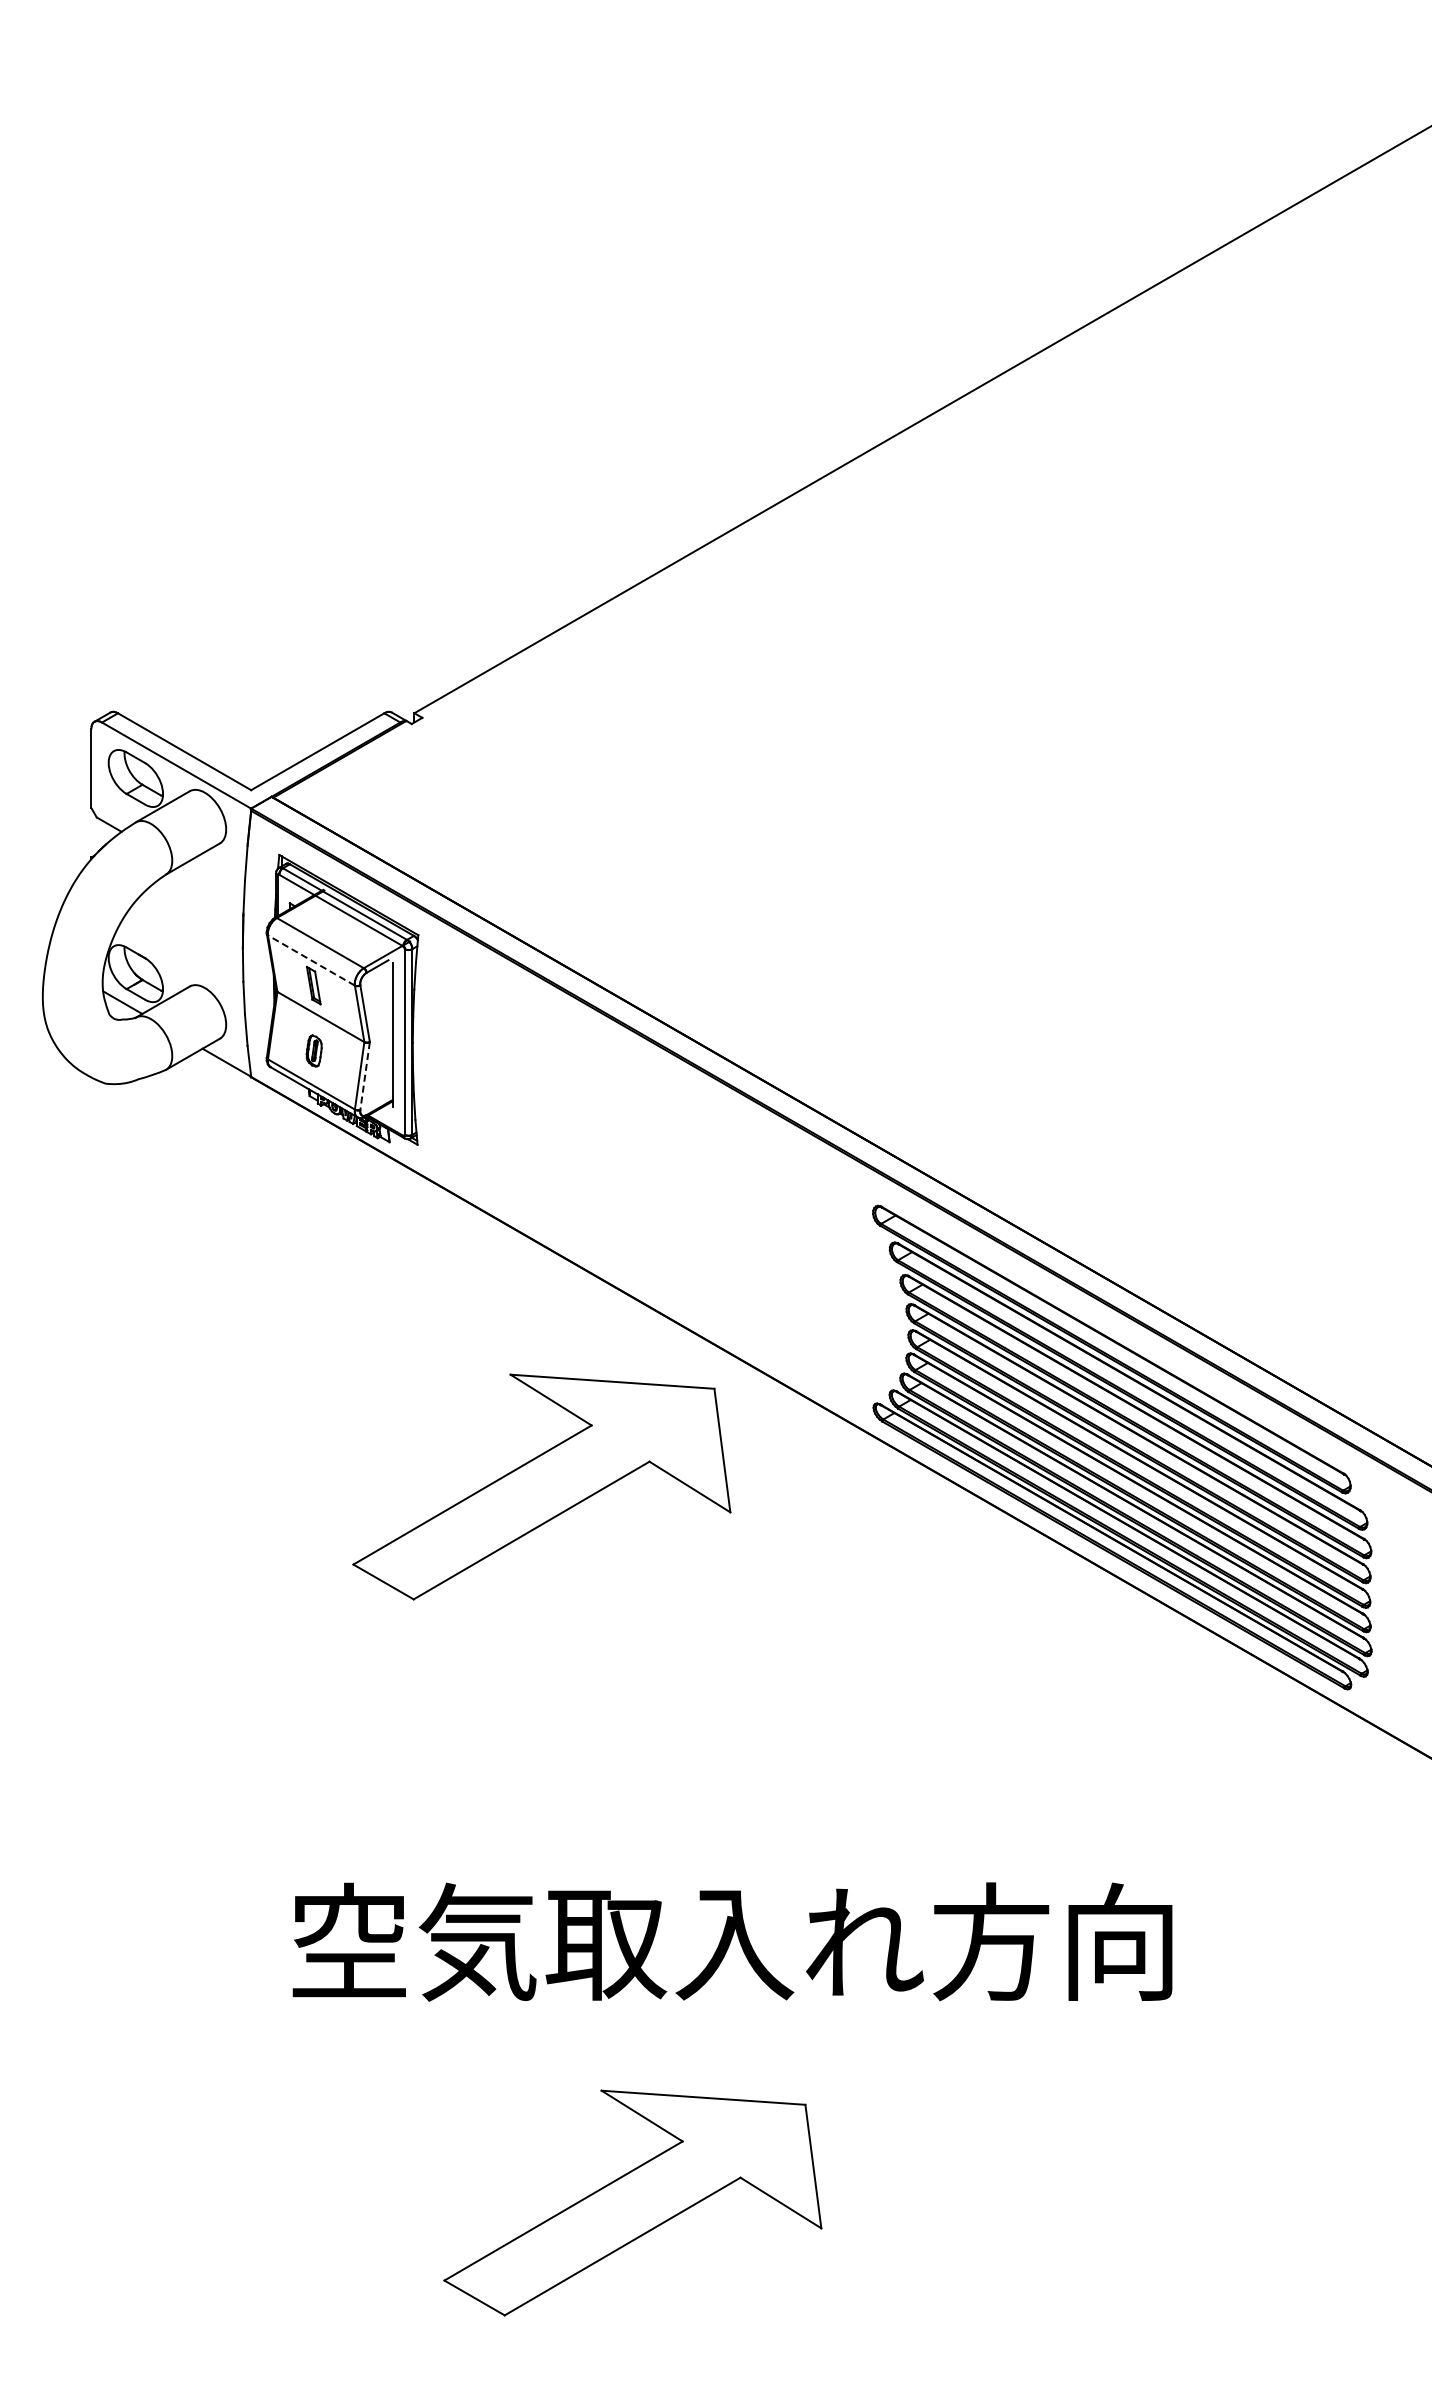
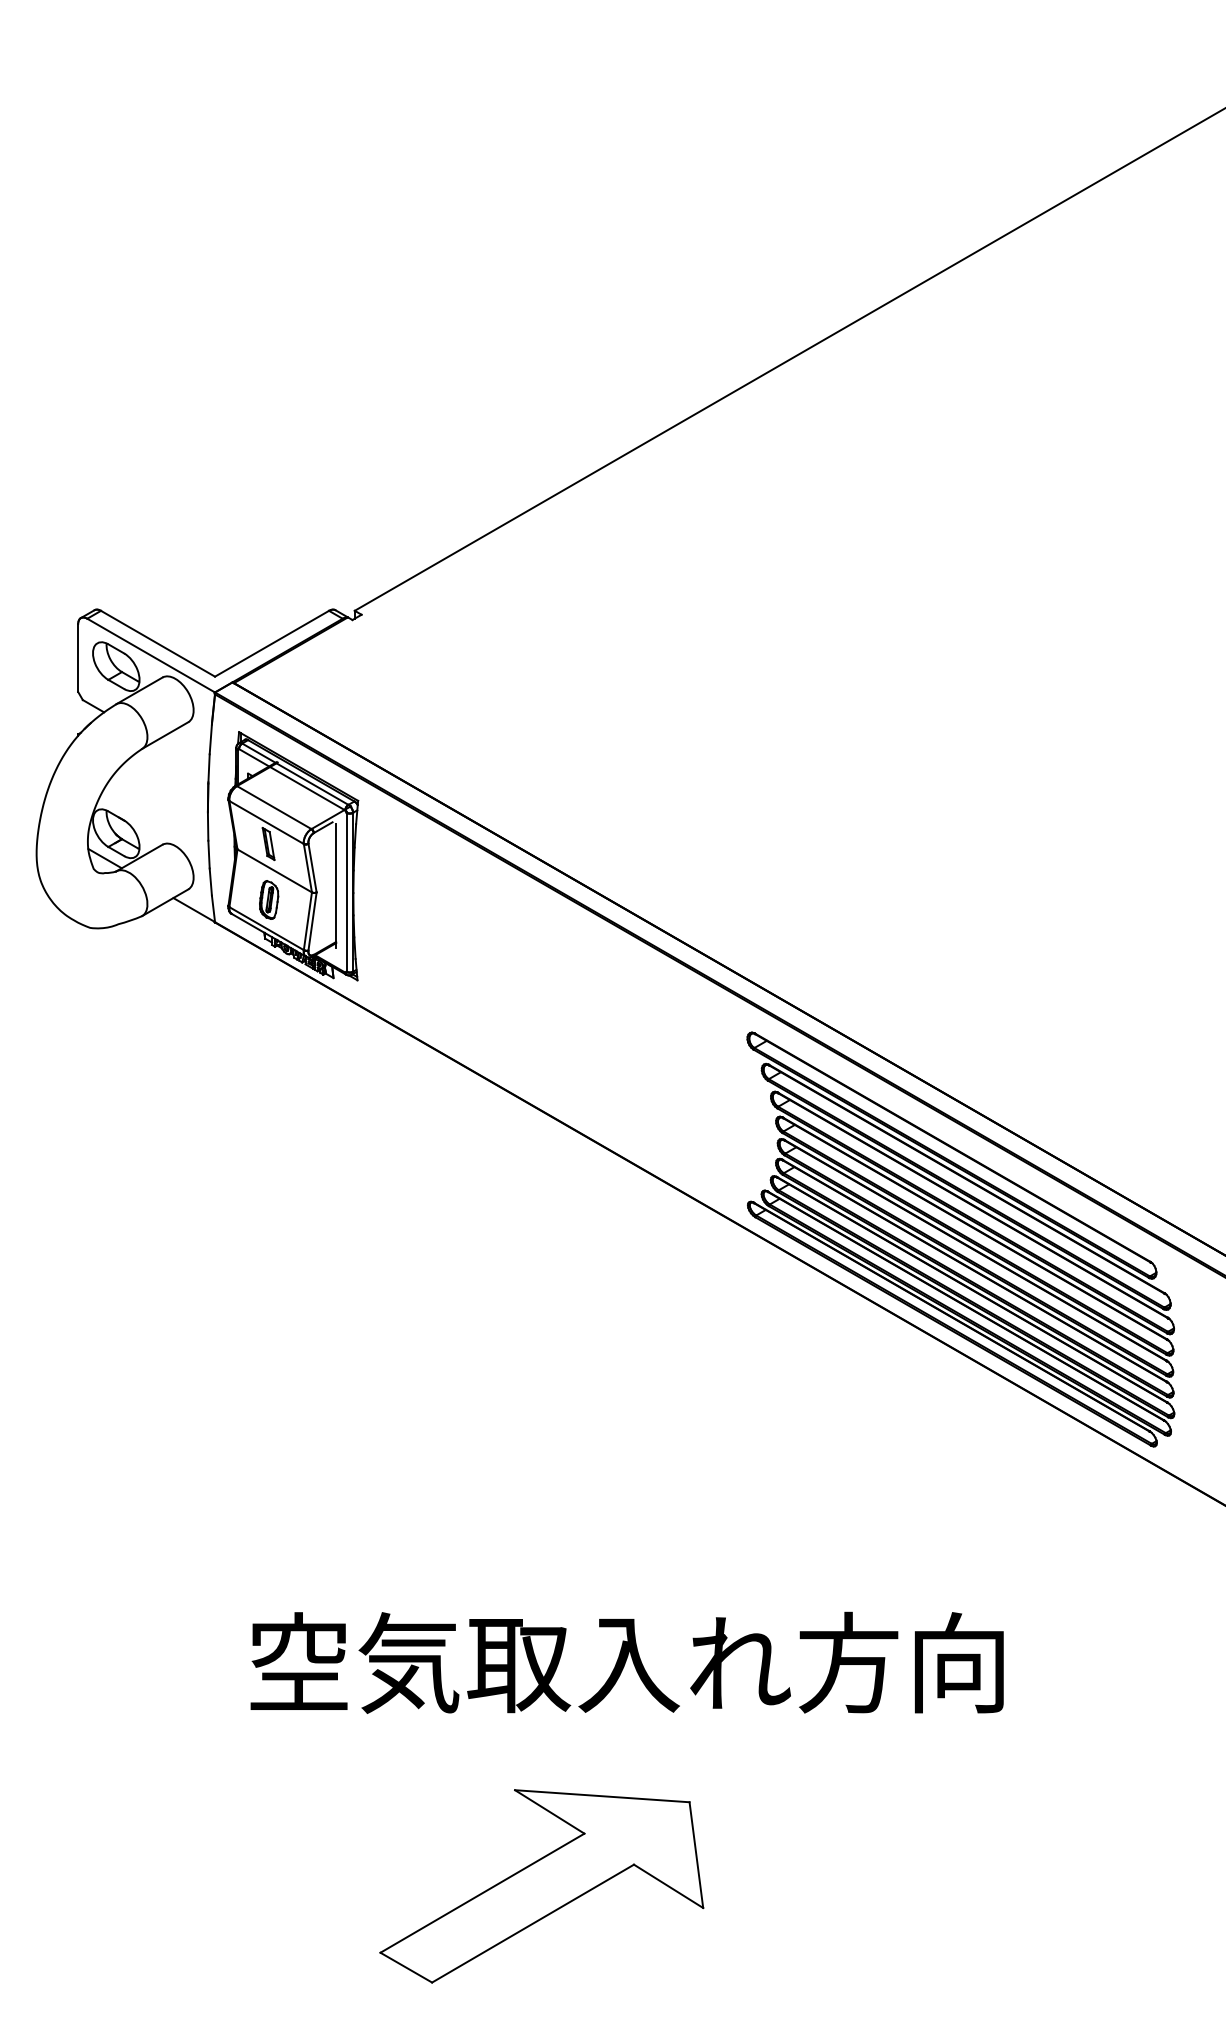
line: (311, 960) -> (266, 822), dashed -> solid
part: (313, 1050) -> (268, 899), size x1.43
line: (365, 1076) -> (312, 921), dashed -> solid
part: (541, 1486) -> (463, 1272), removed

